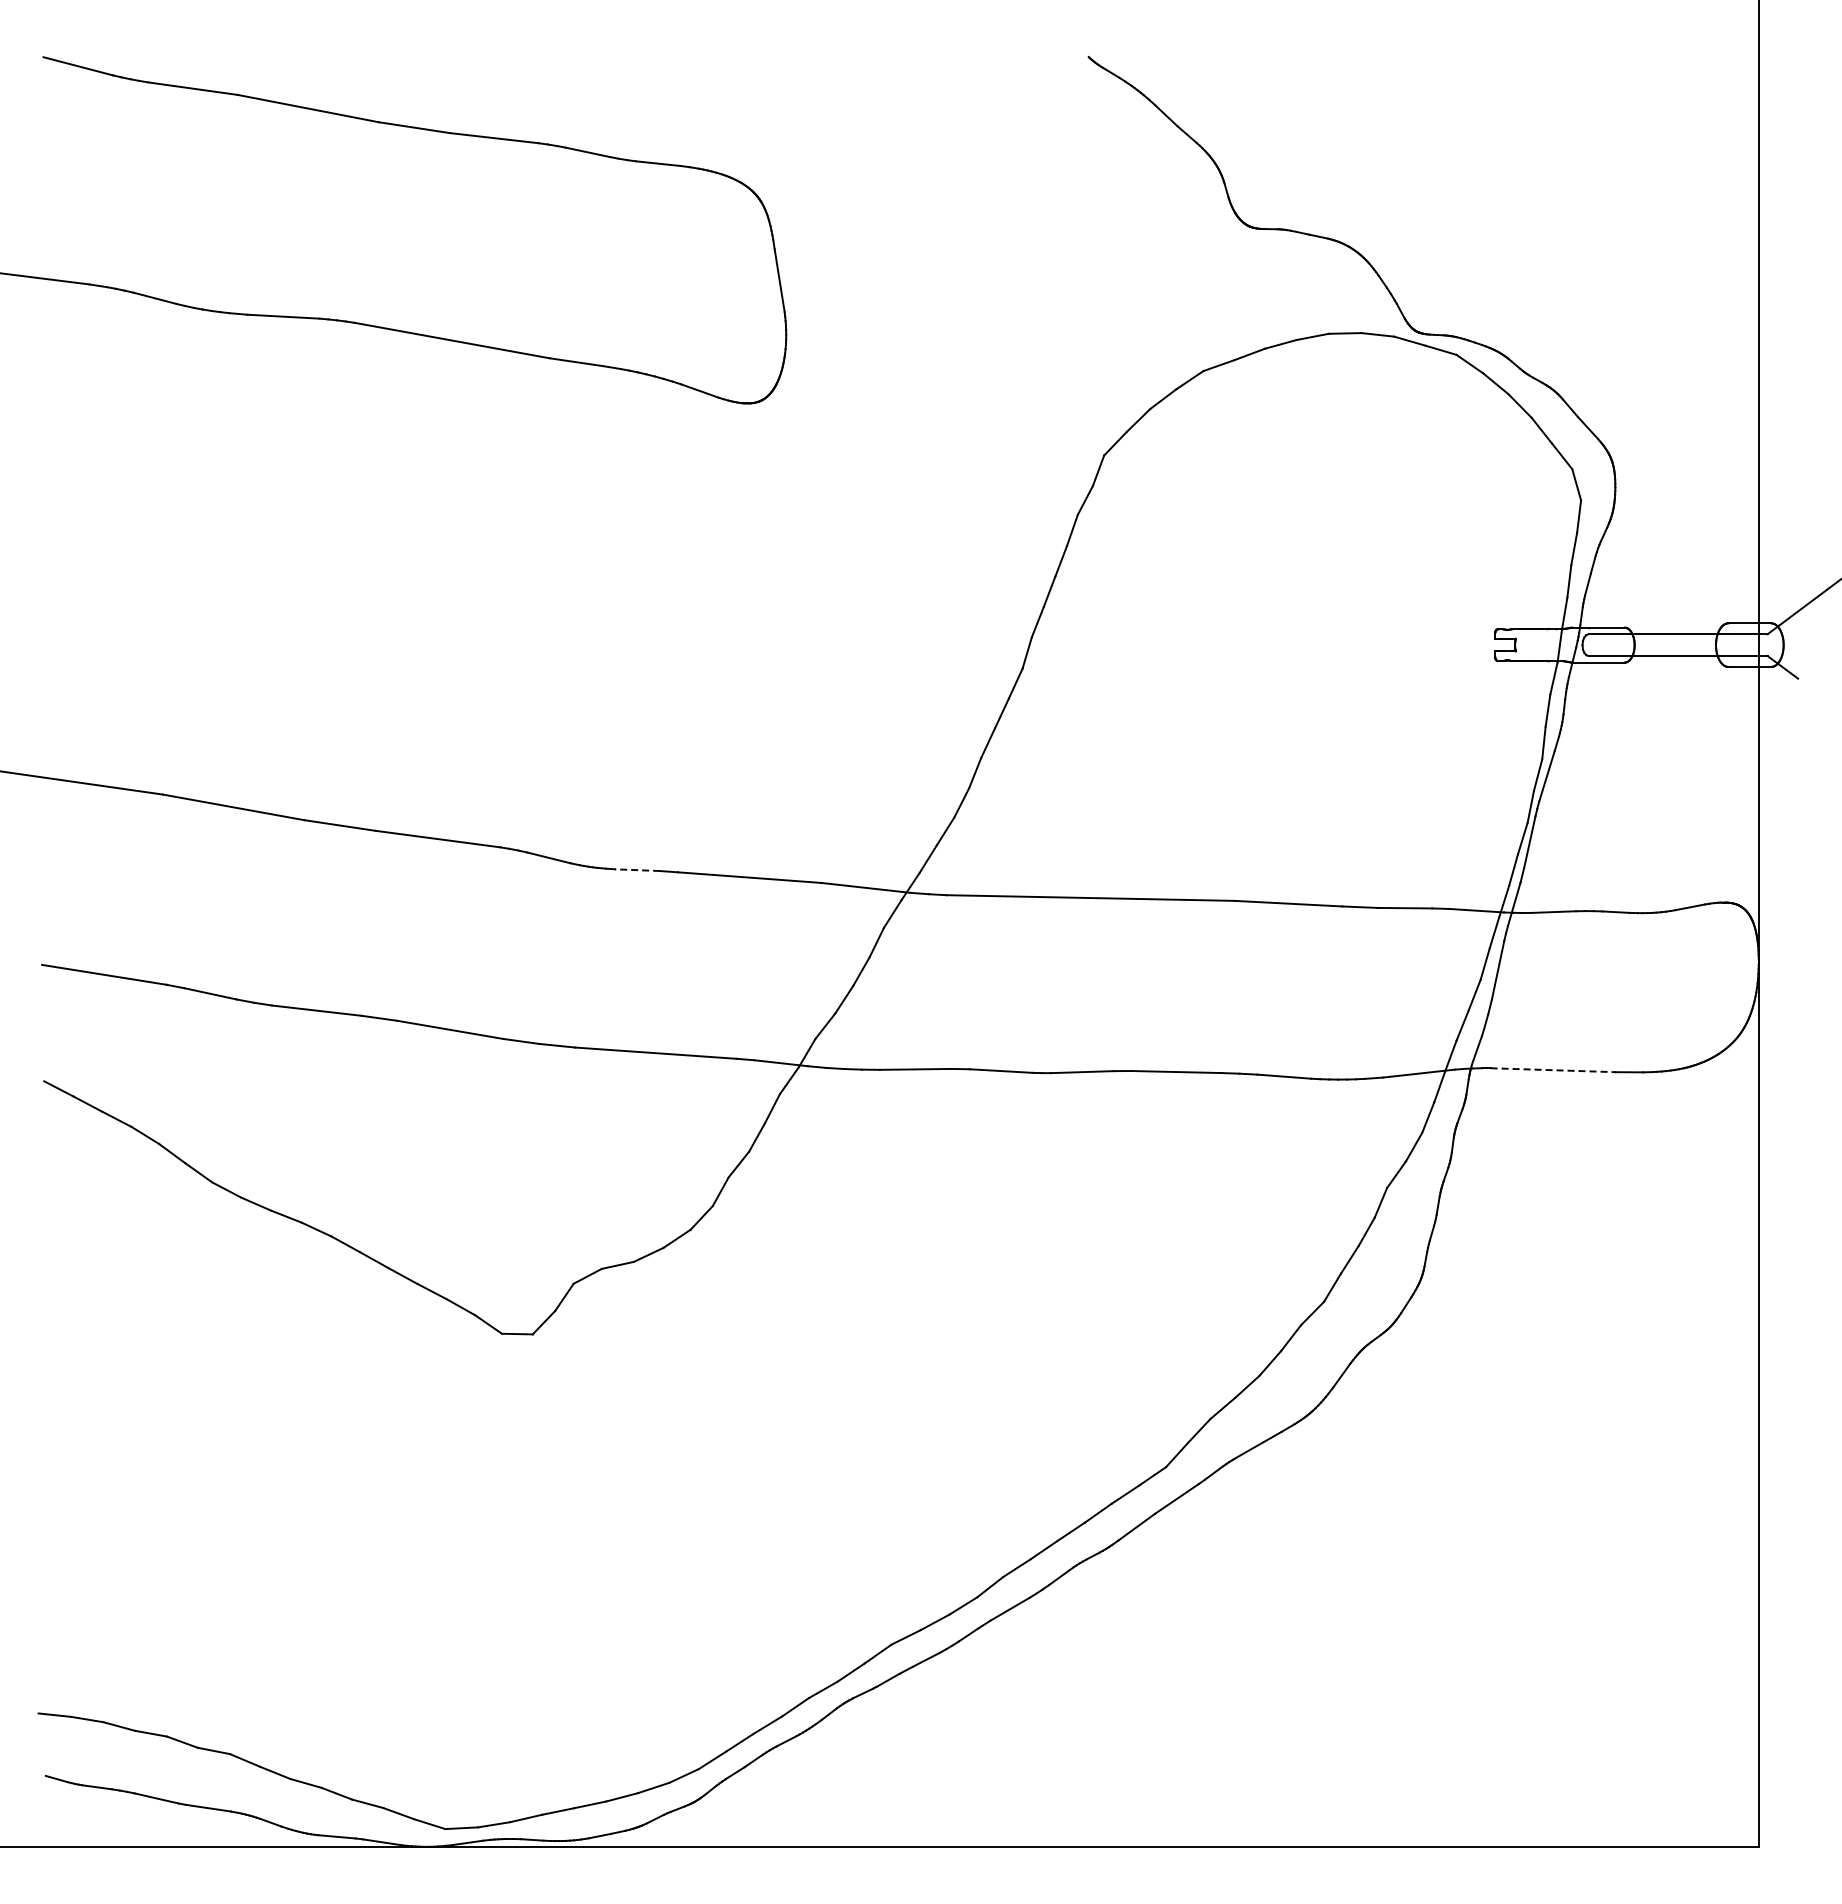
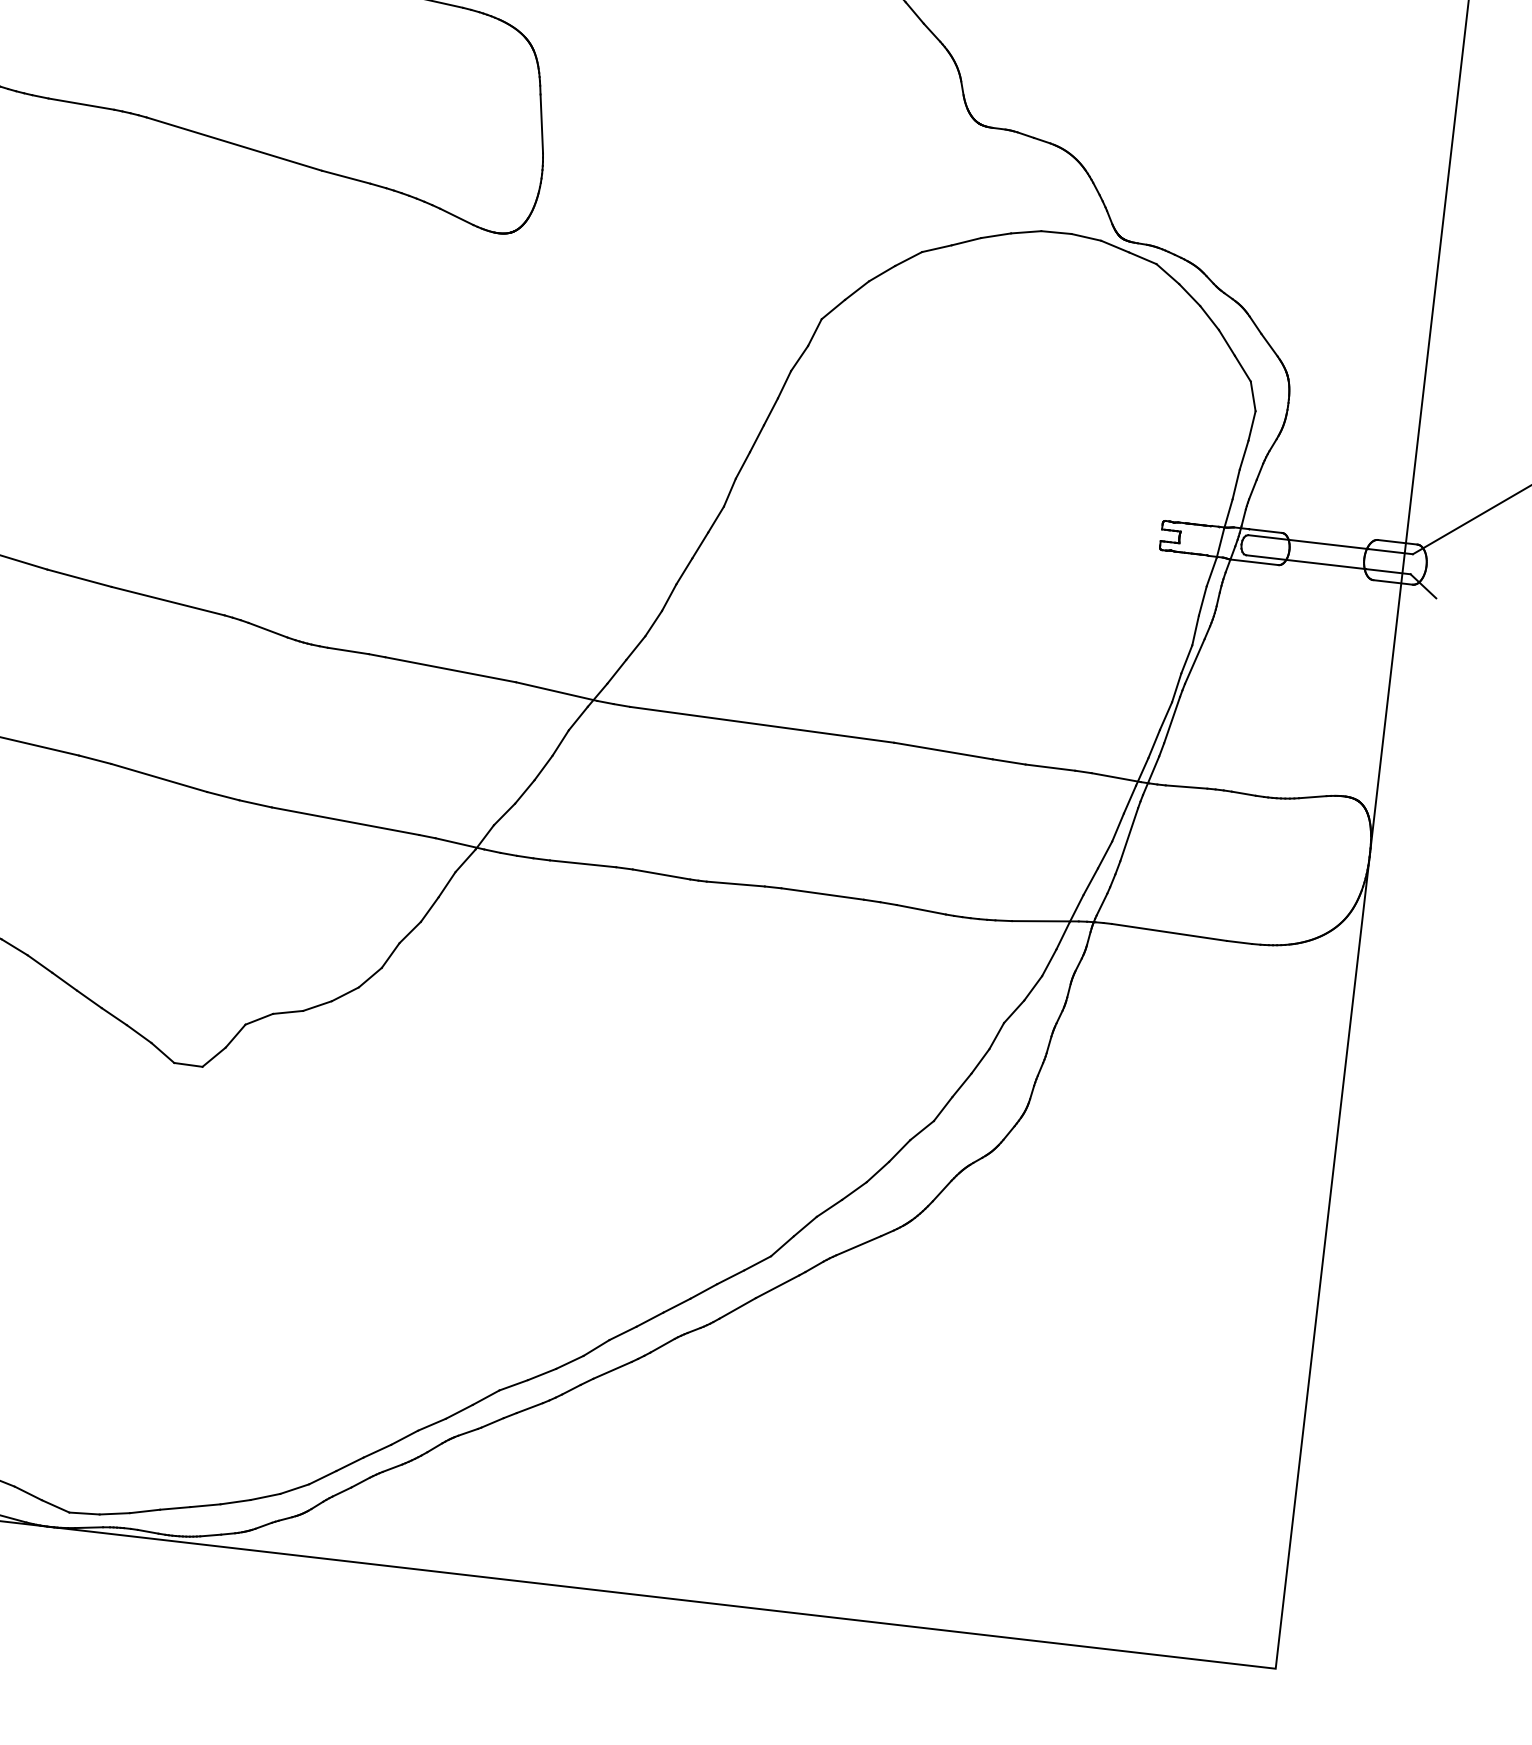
line: (637, 870) -> (348, 651), dashed -> solid
line: (1553, 1070) -> (1169, 932), dashed -> solid

